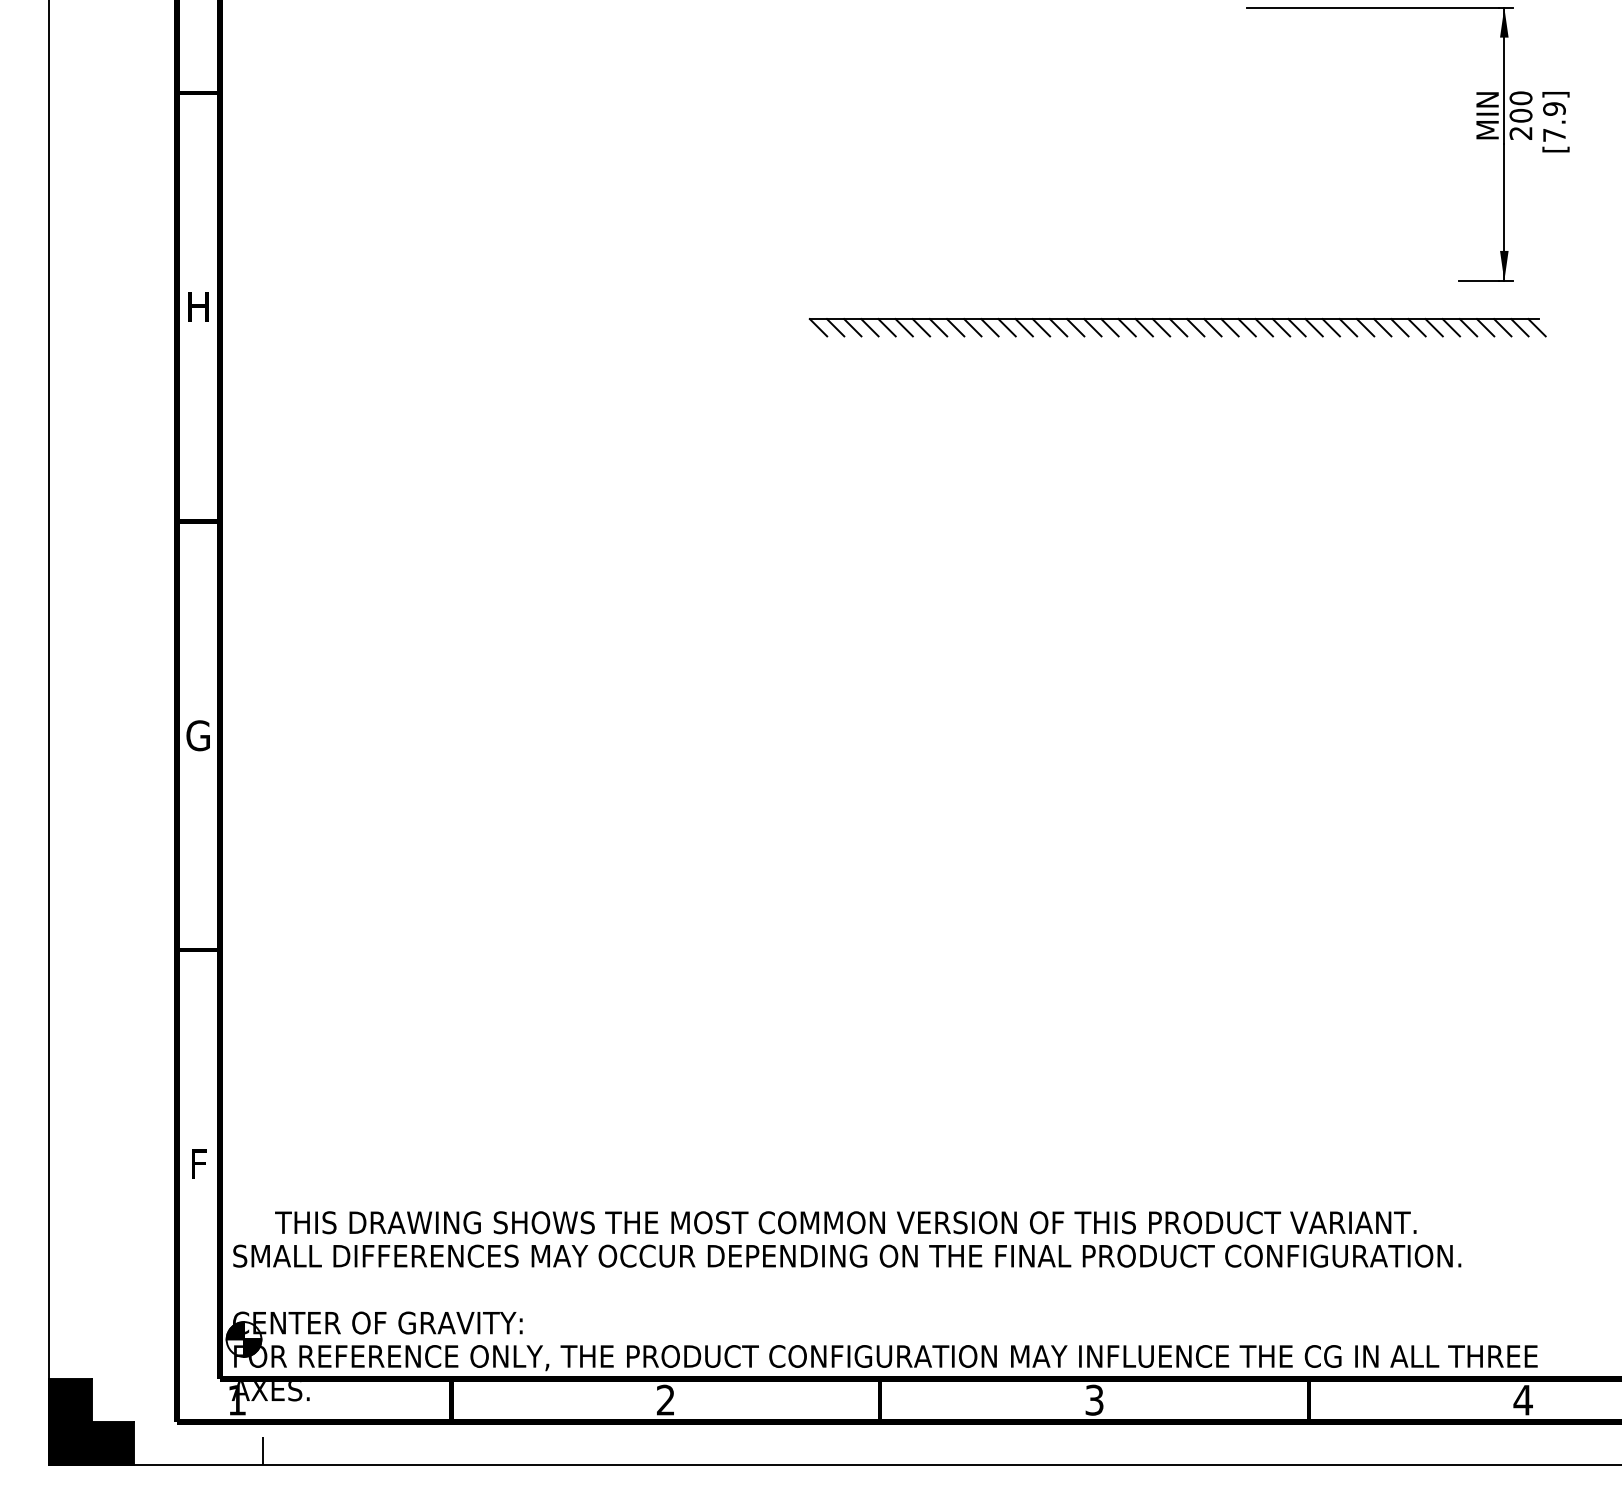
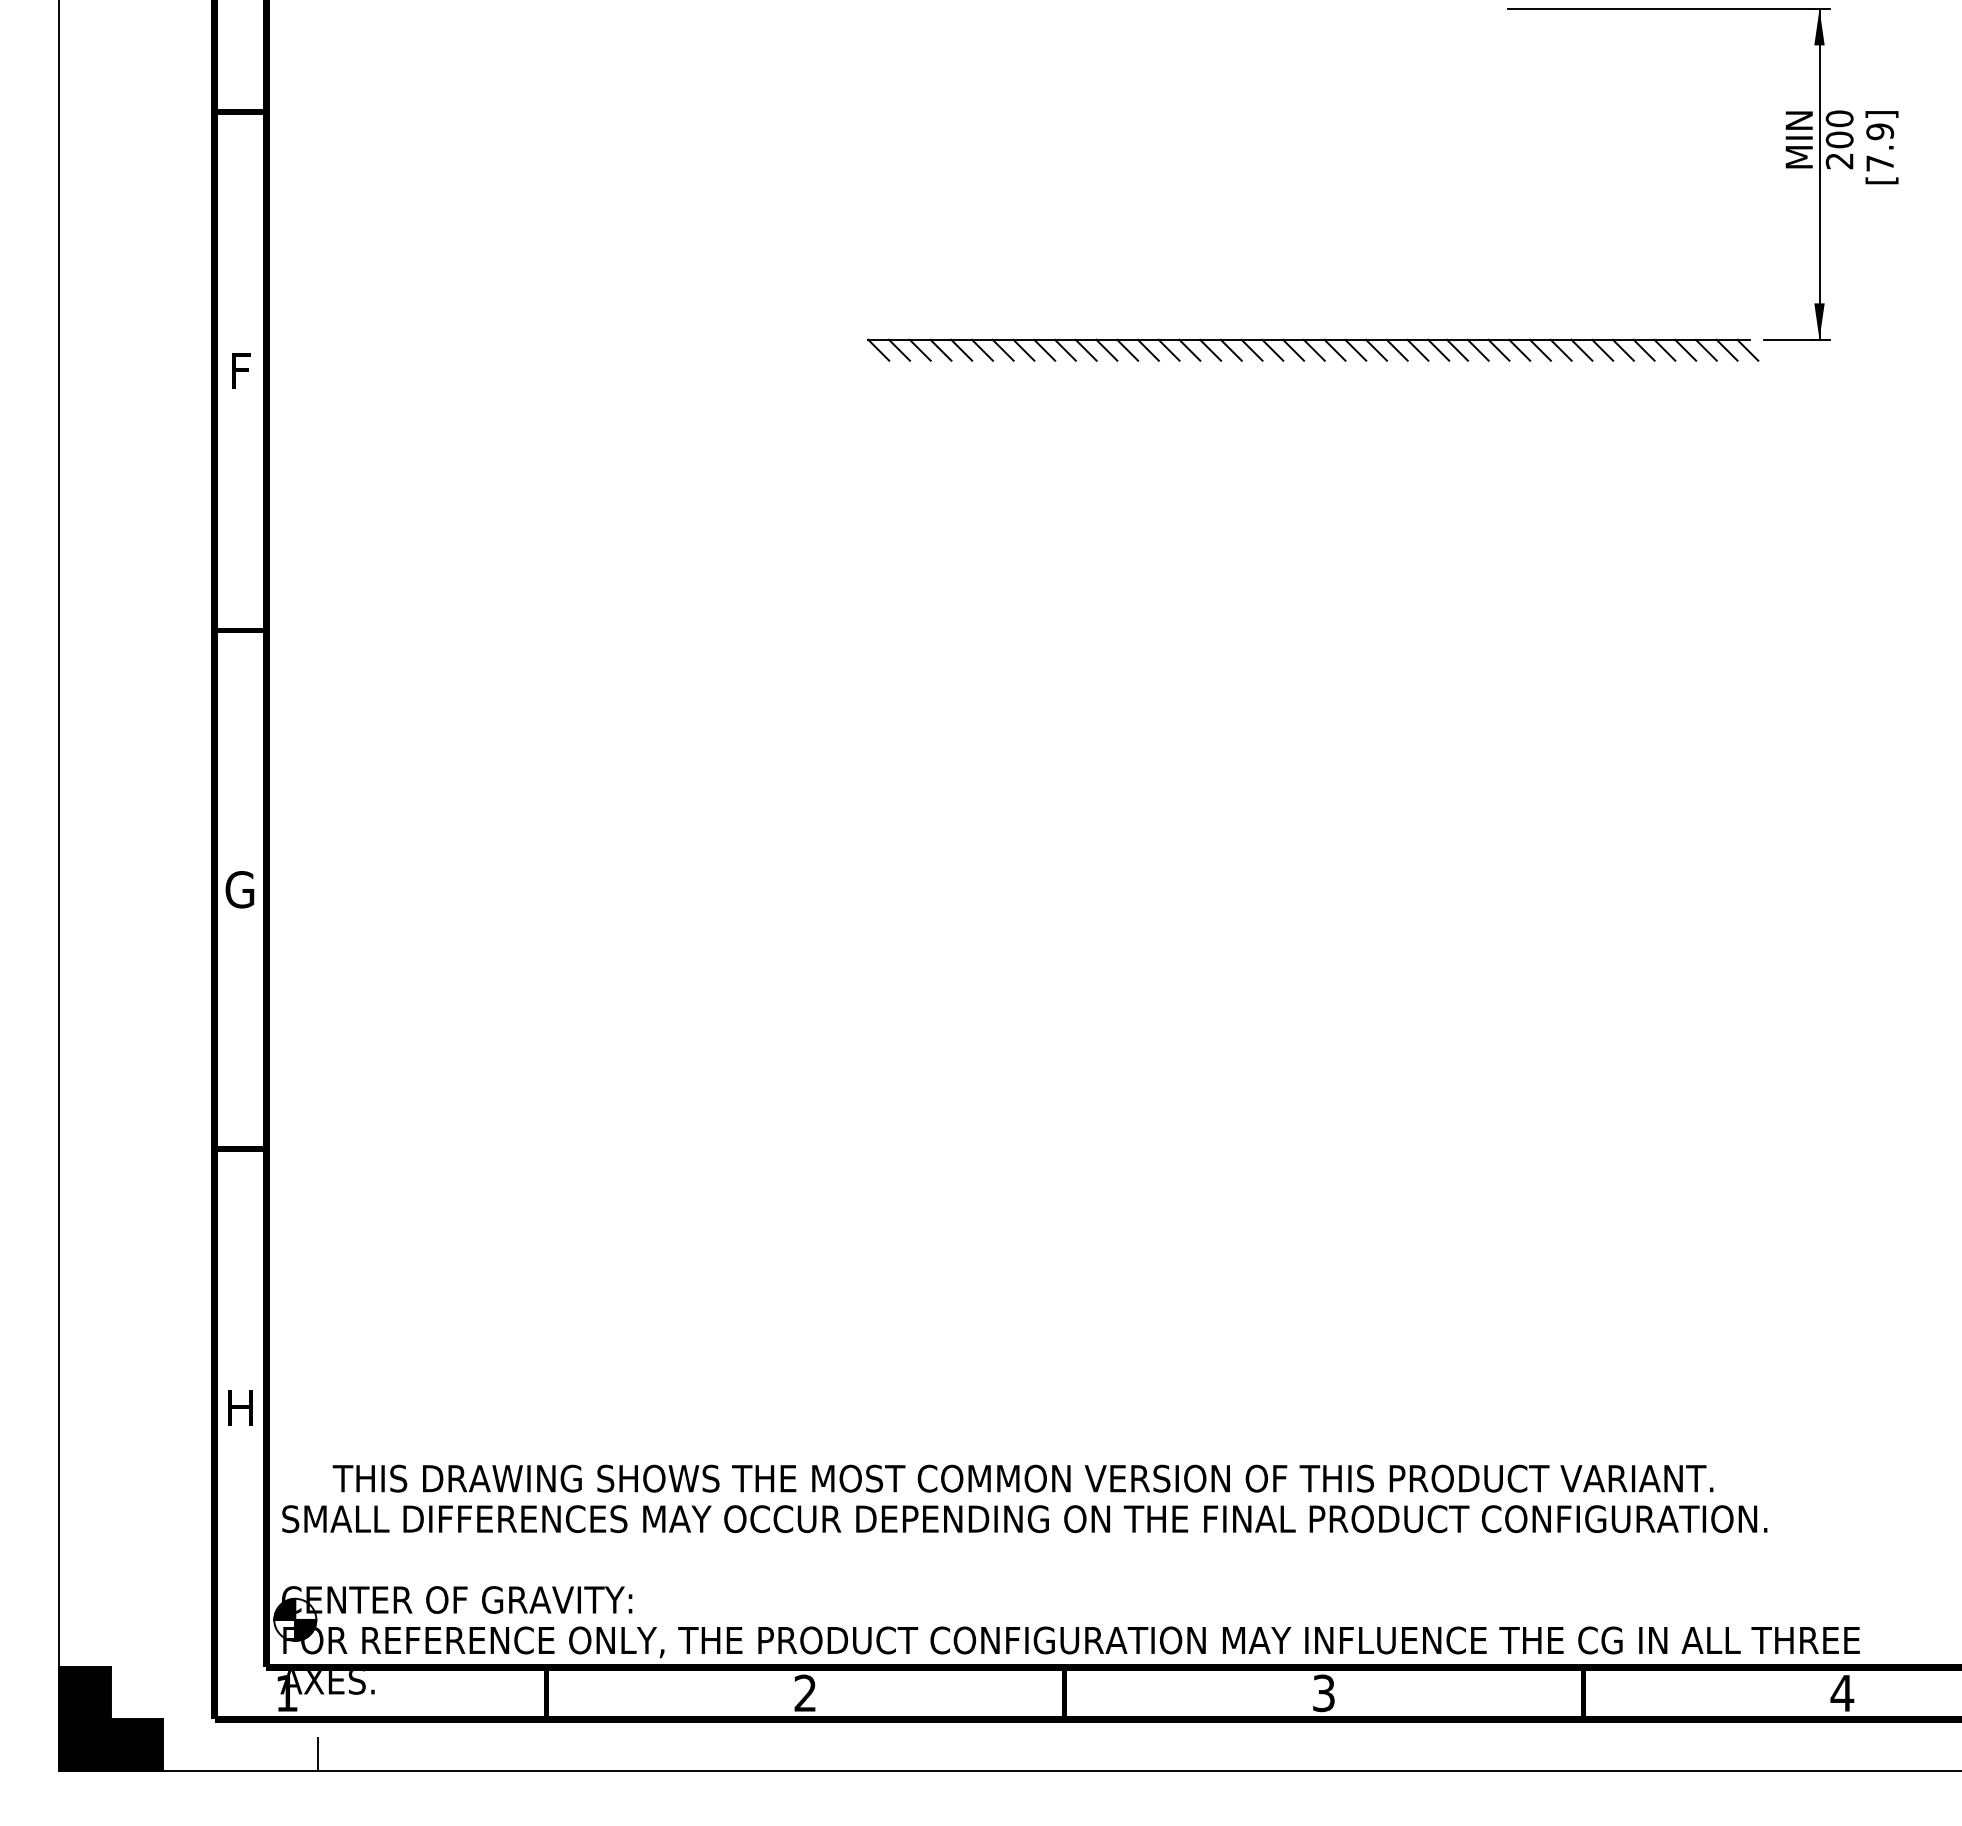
text: (198, 306) -> (240, 370), H -> F
part: (1177, 327) -> (1312, 350), moved
text: (198, 1163) -> (240, 1407), F -> H

